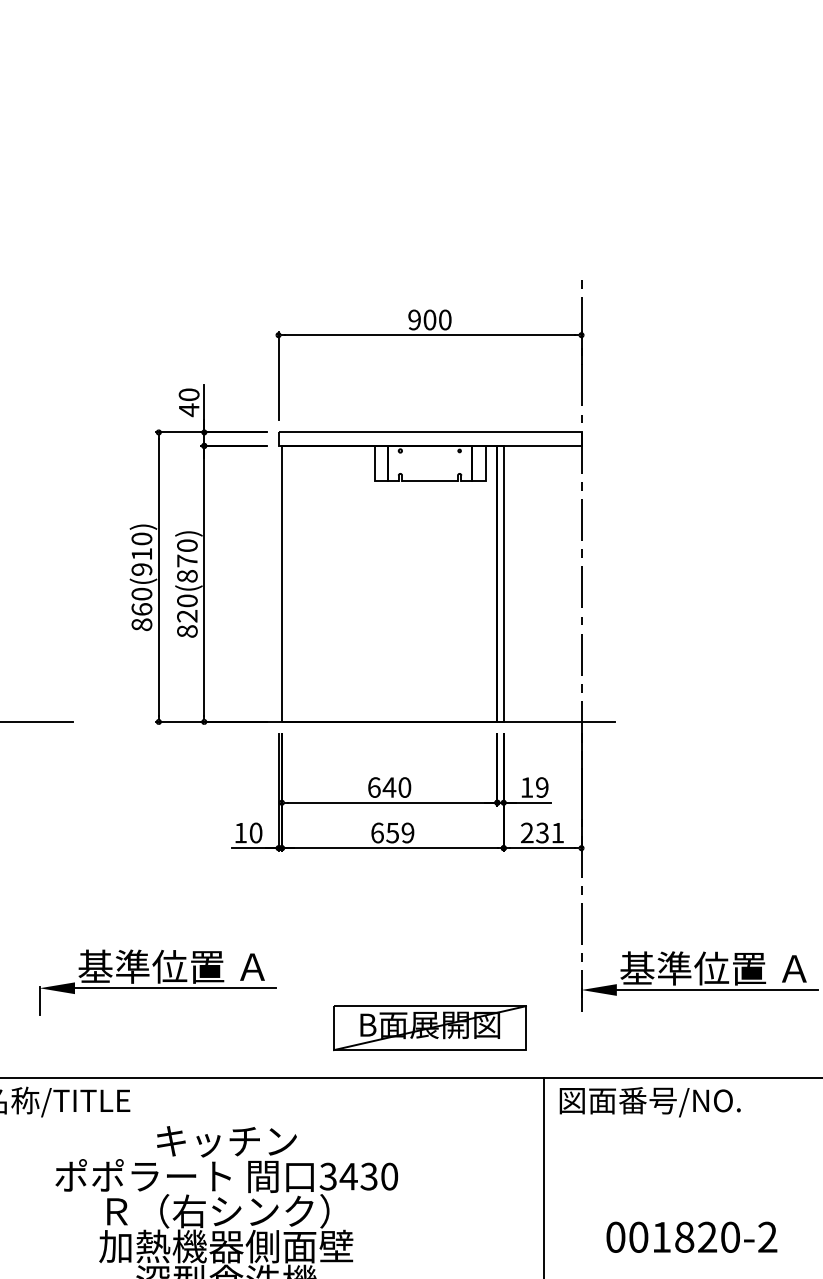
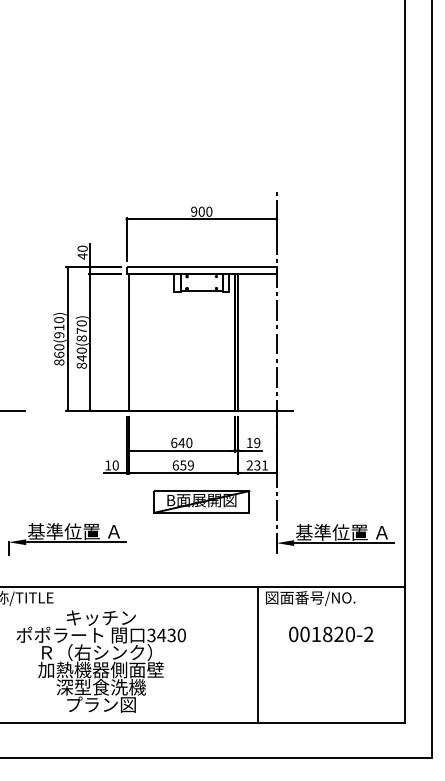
text: (186, 614) -> (81, 357), 820(870) -> 840(870)
part: (429, 1027) -> (201, 501), moved
text: (692, 1237) -> (331, 634), moved

